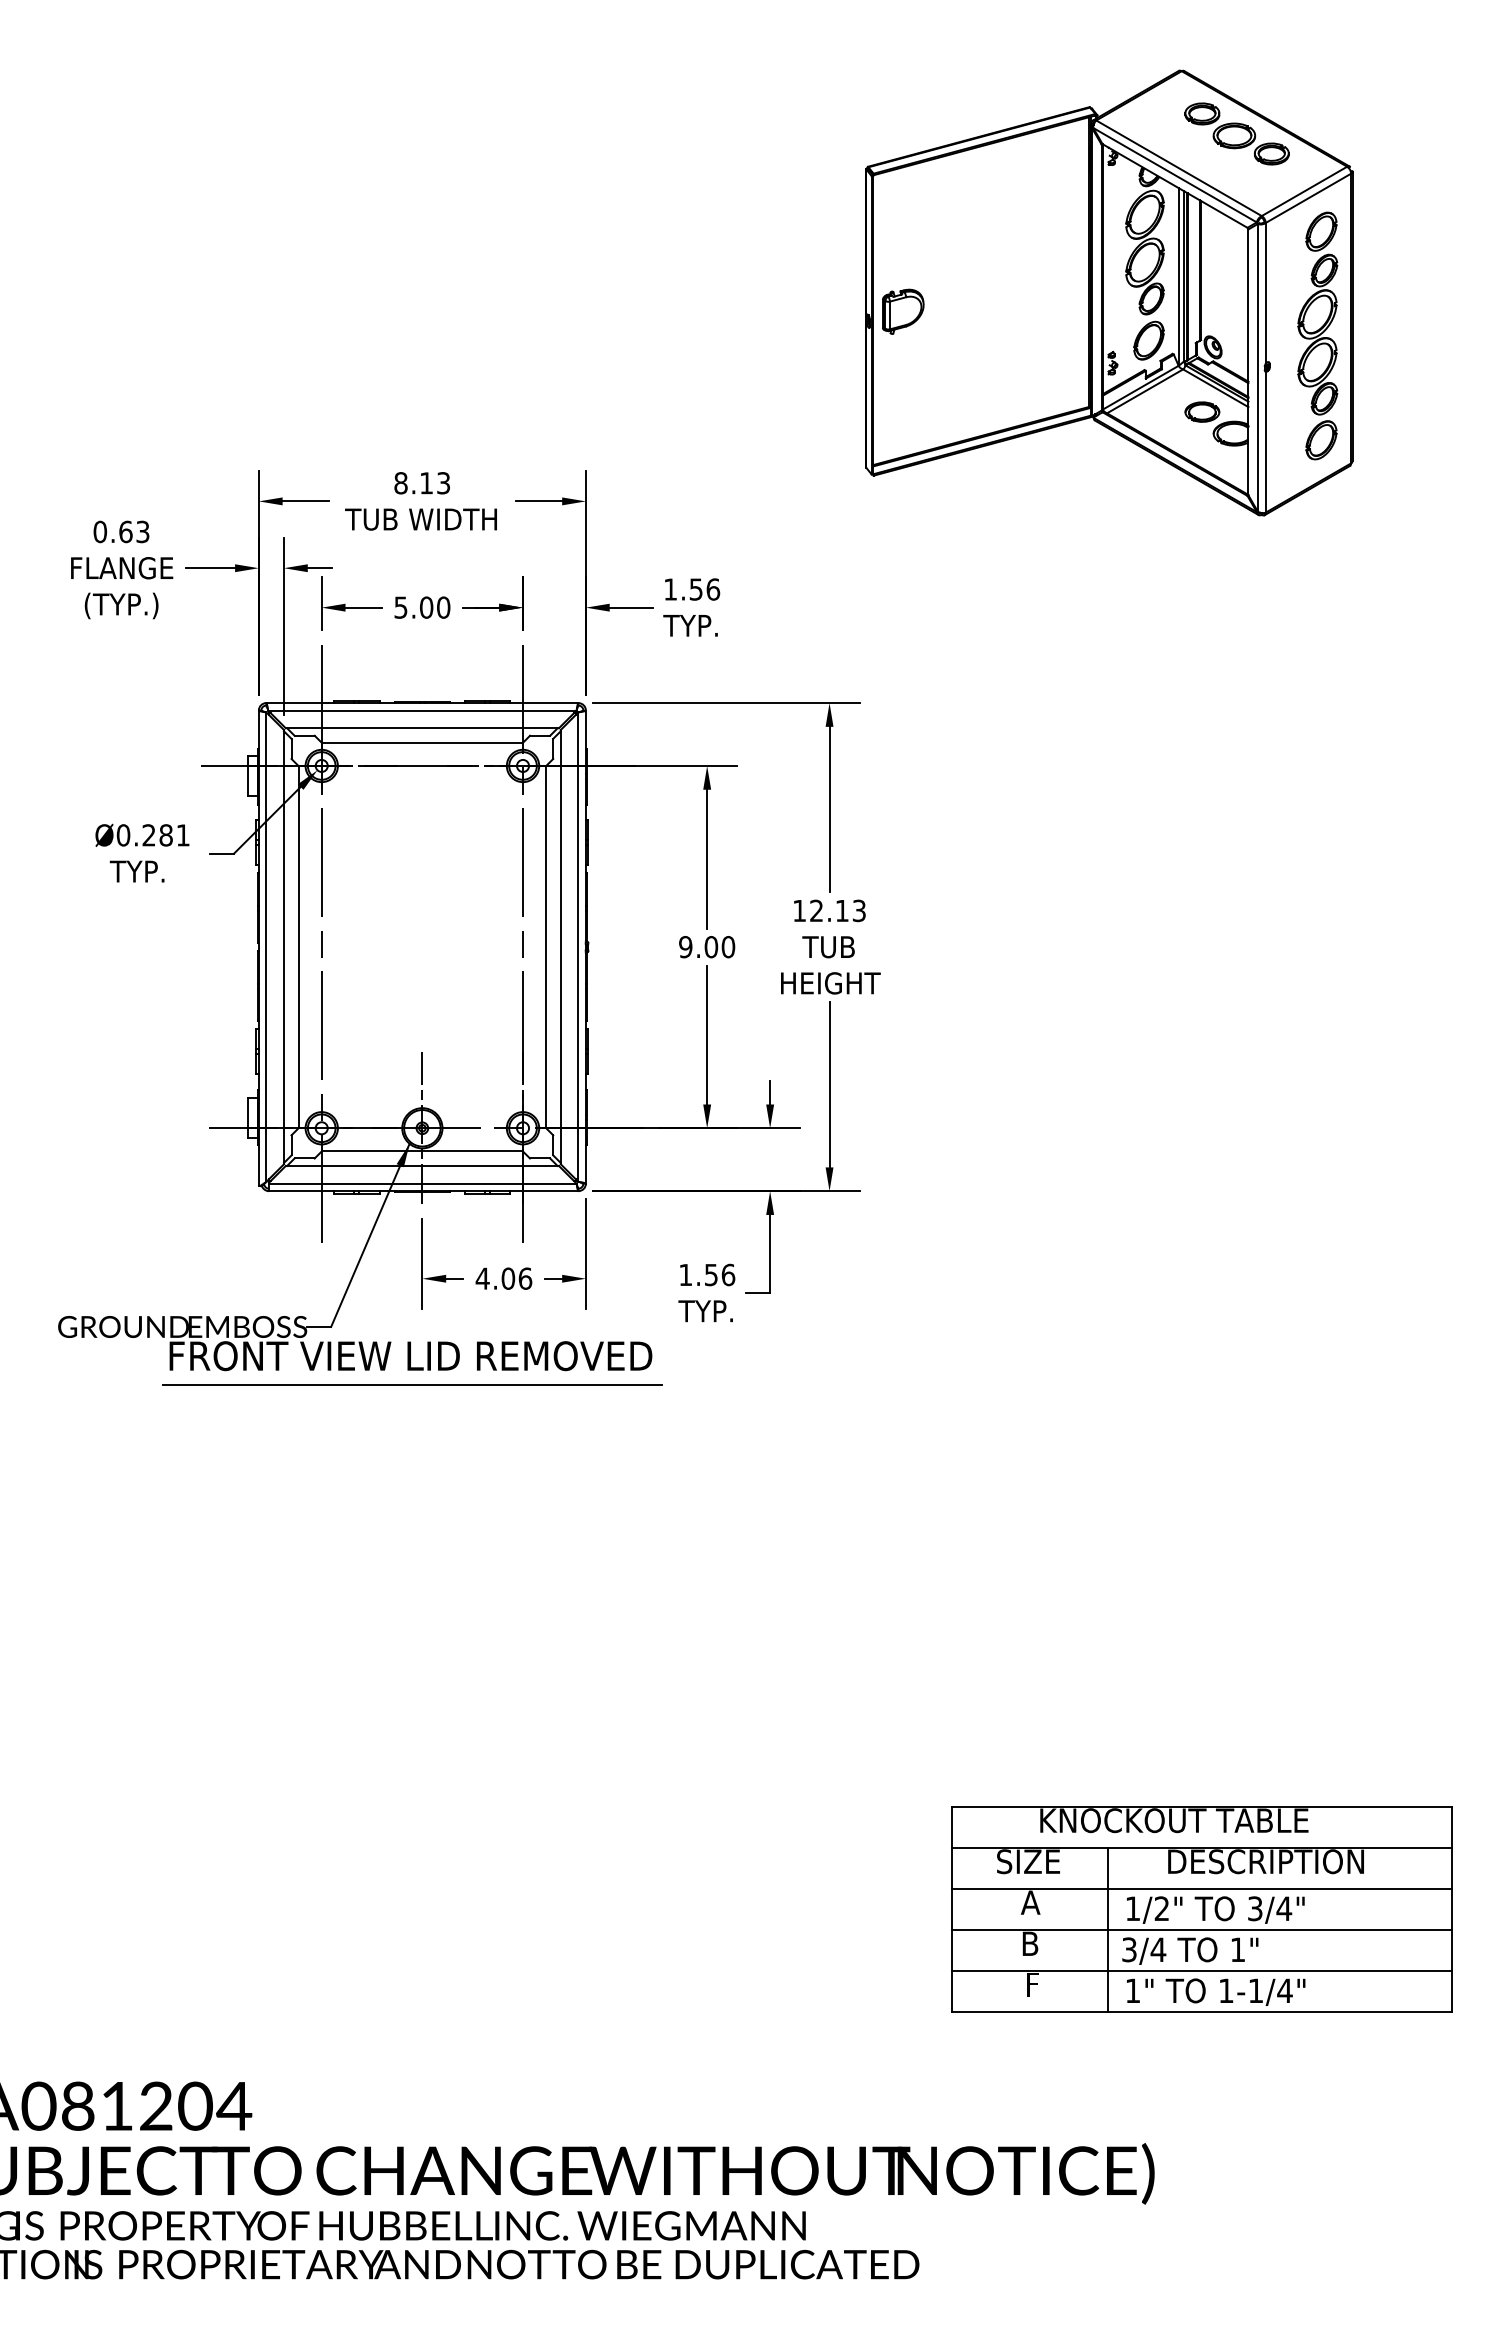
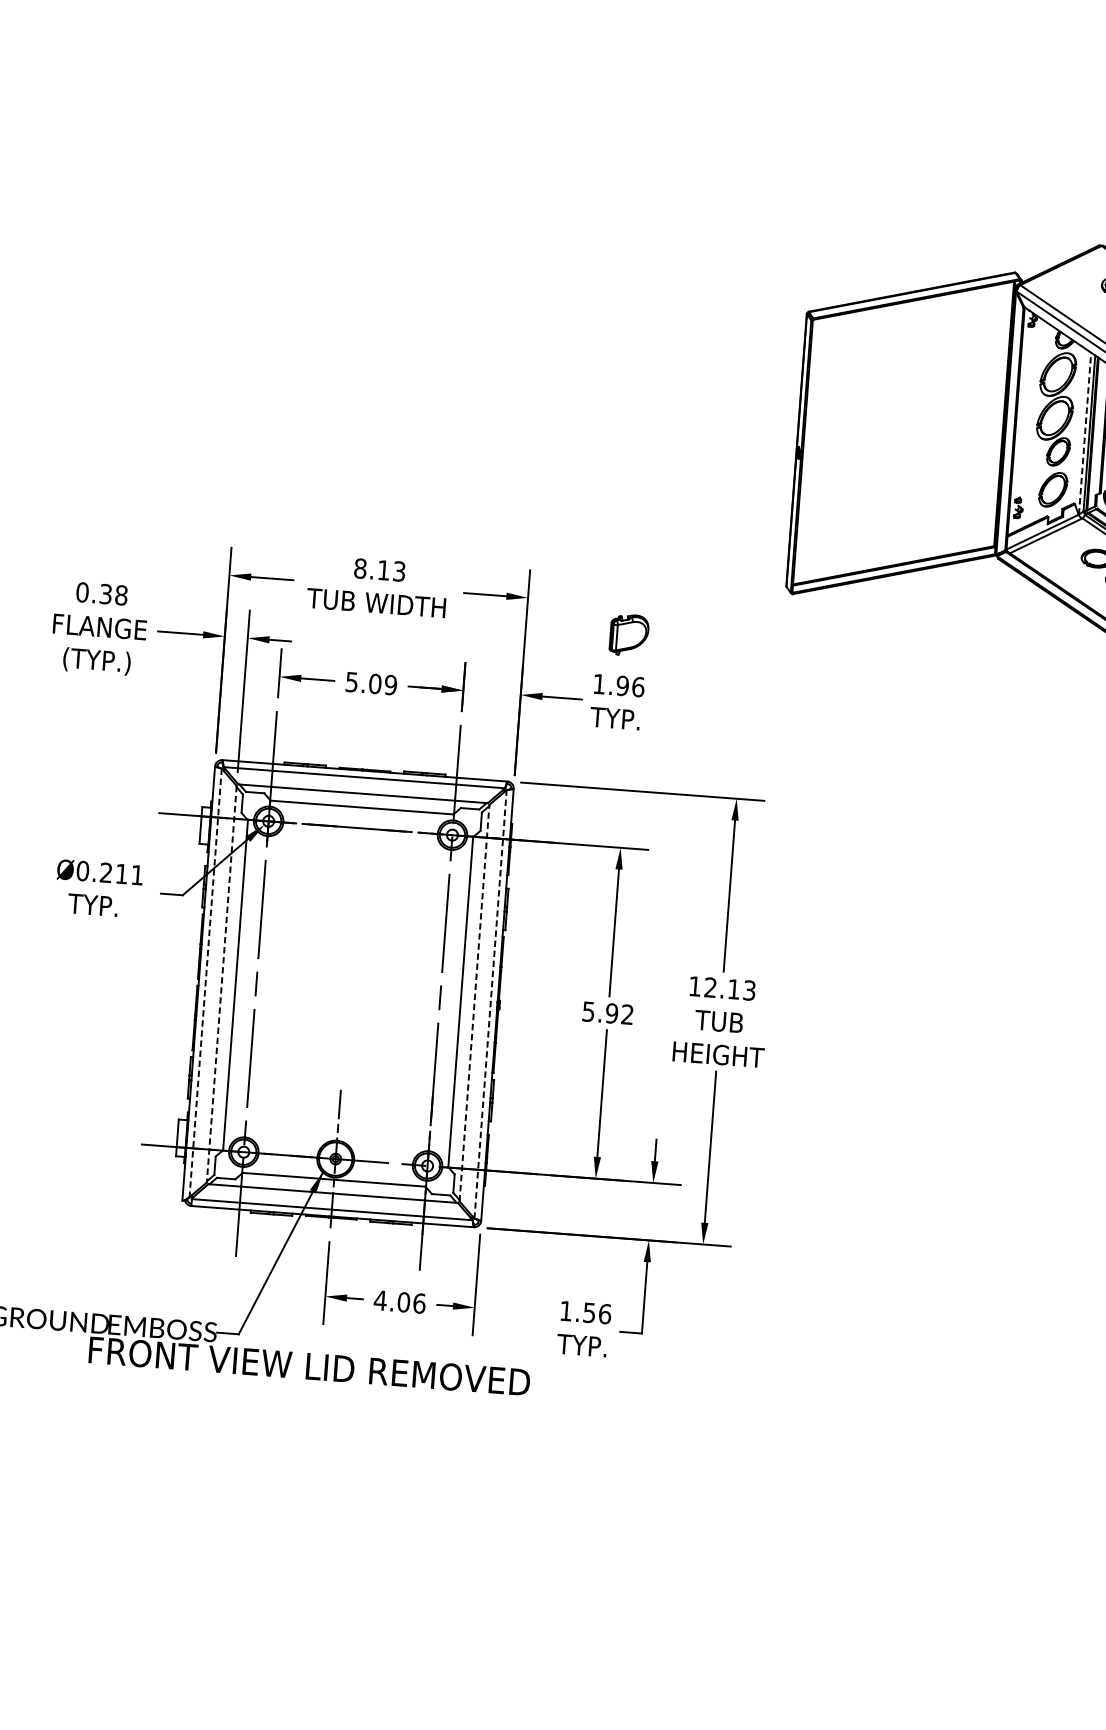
line: (1179, 276) -> (1085, 433), solid -> dashed
part: (903, 311) -> (629, 635), moved
text: (134, 531) -> (113, 594), 0.63 -> 0.38
text: (695, 589) -> (622, 685), 1.56 -> 1.96
text: (443, 607) -> (390, 685), 5.00 -> 5.09
text: (165, 835) -> (121, 874), Ø0.281 -> Ø0.211
line: (560, 946) -> (474, 1002), solid -> dashed
line: (266, 947) -> (205, 983), solid -> dashed
line: (284, 947) -> (222, 984), solid -> dashed
line: (578, 947) -> (490, 1004), solid -> dashed
text: (707, 947) -> (608, 1013), 9.00 -> 5.92
line: (412, 1384) -> (309, 1392), removed

